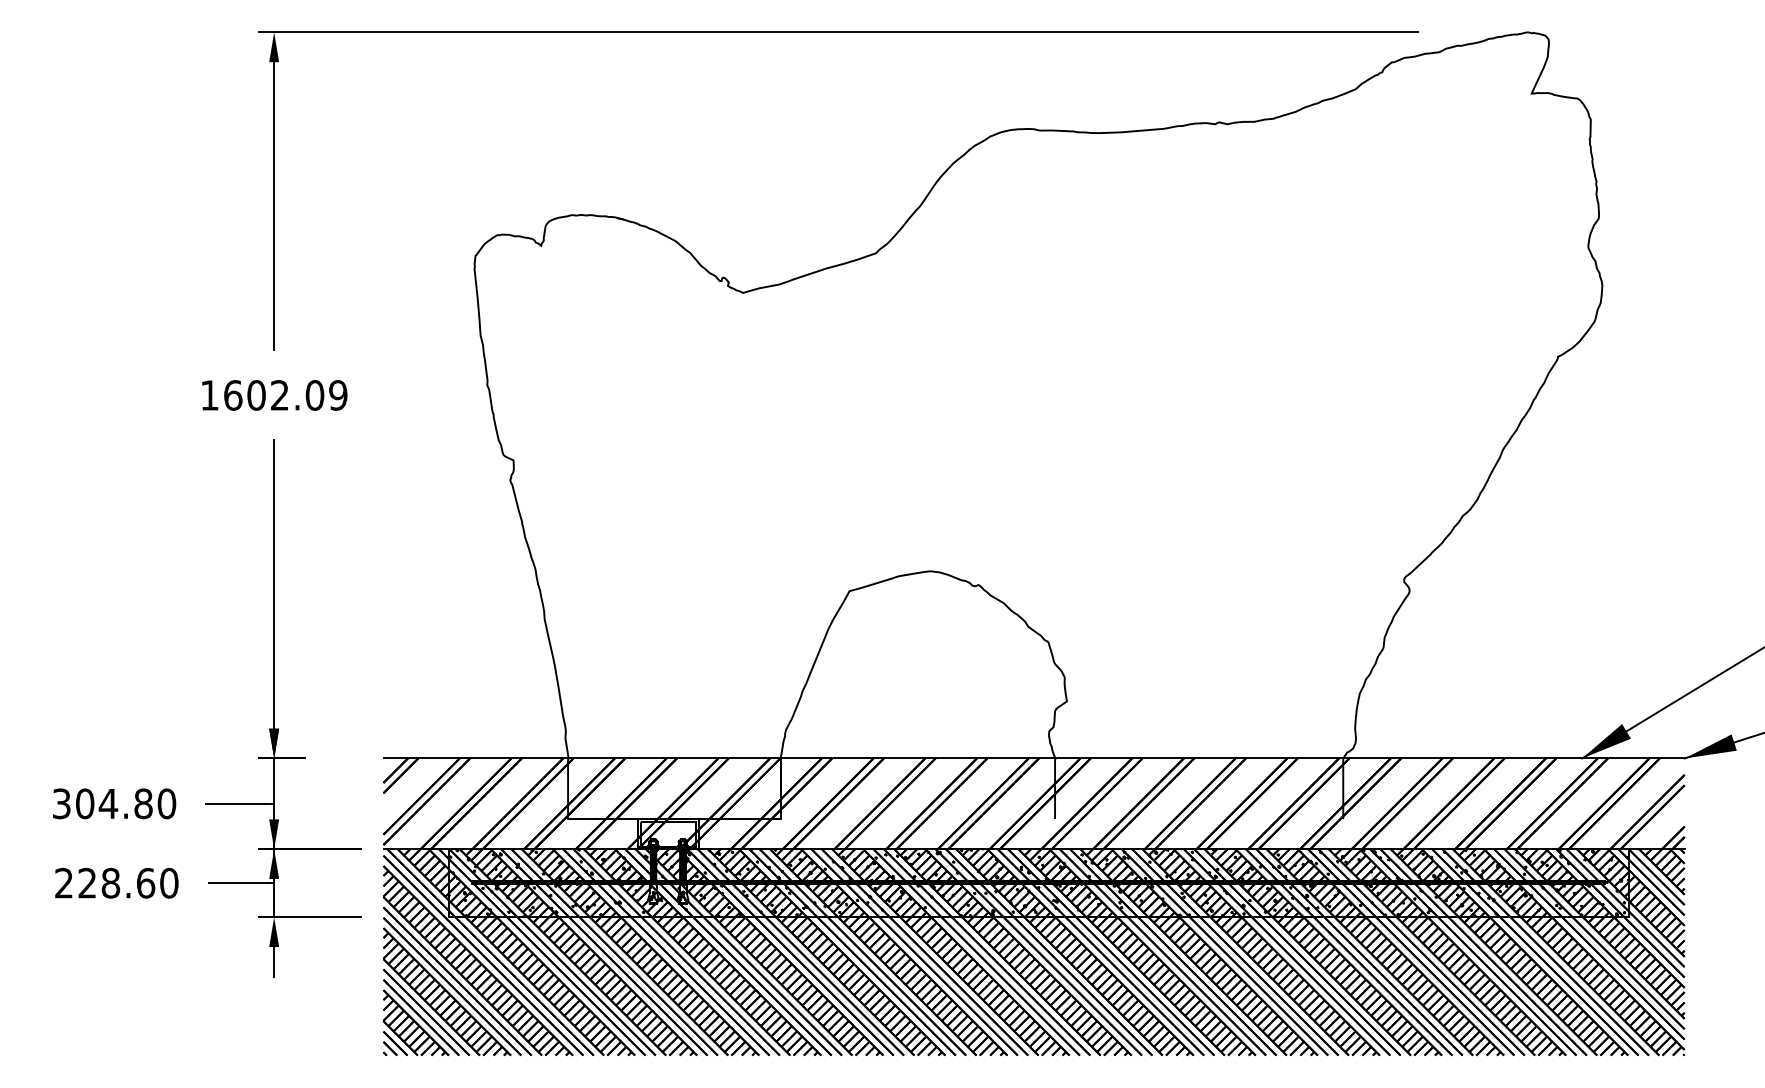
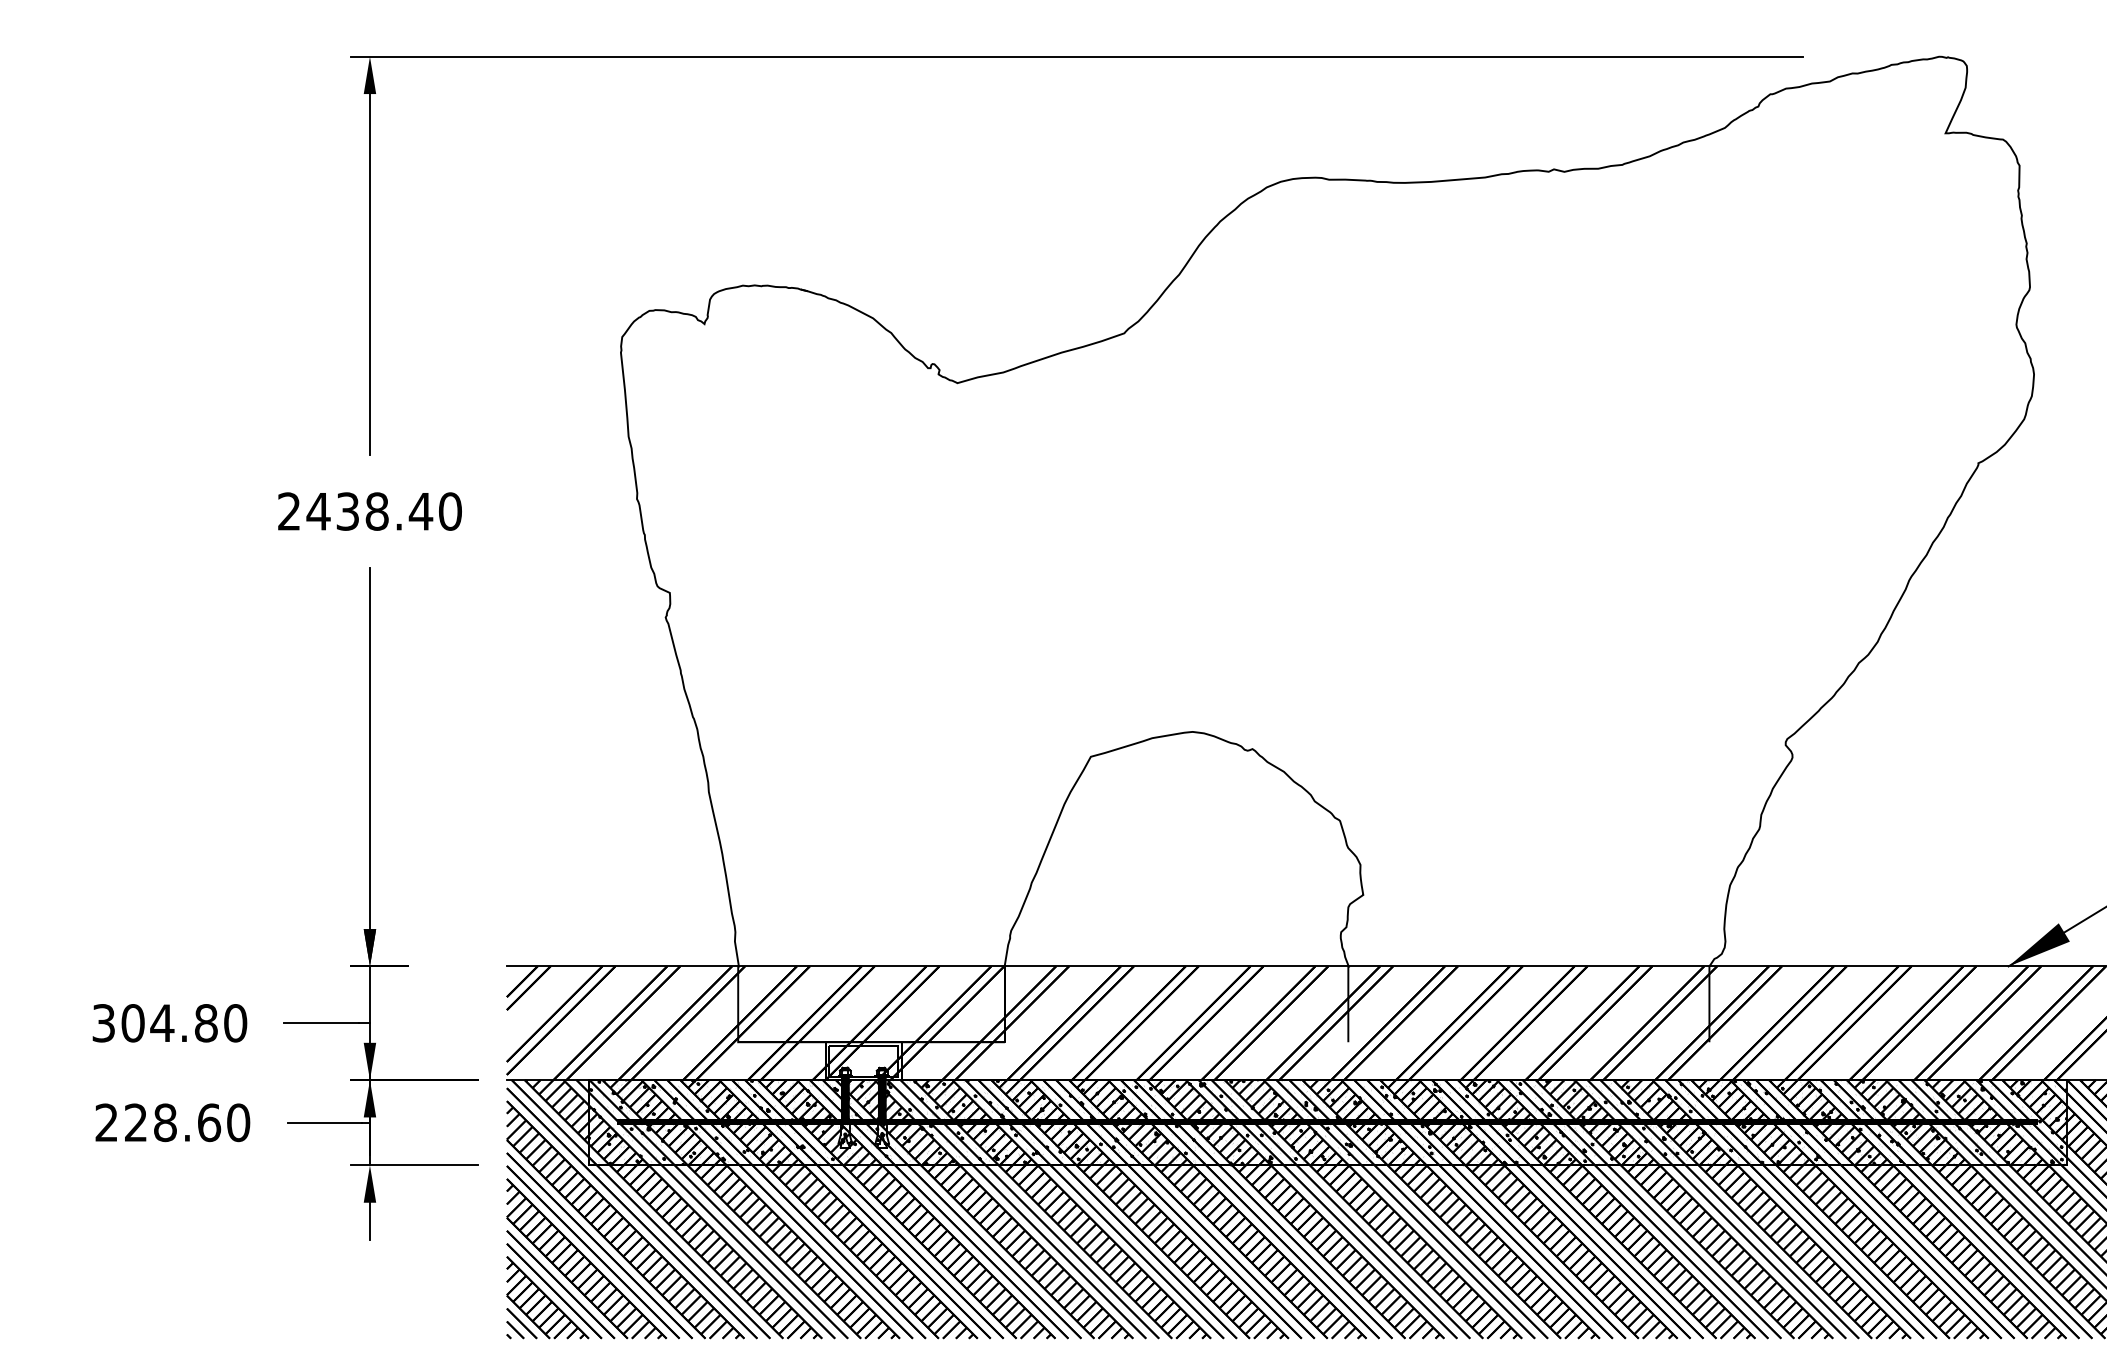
text: (274, 395) -> (370, 511), 1602.09 -> 2438.40

